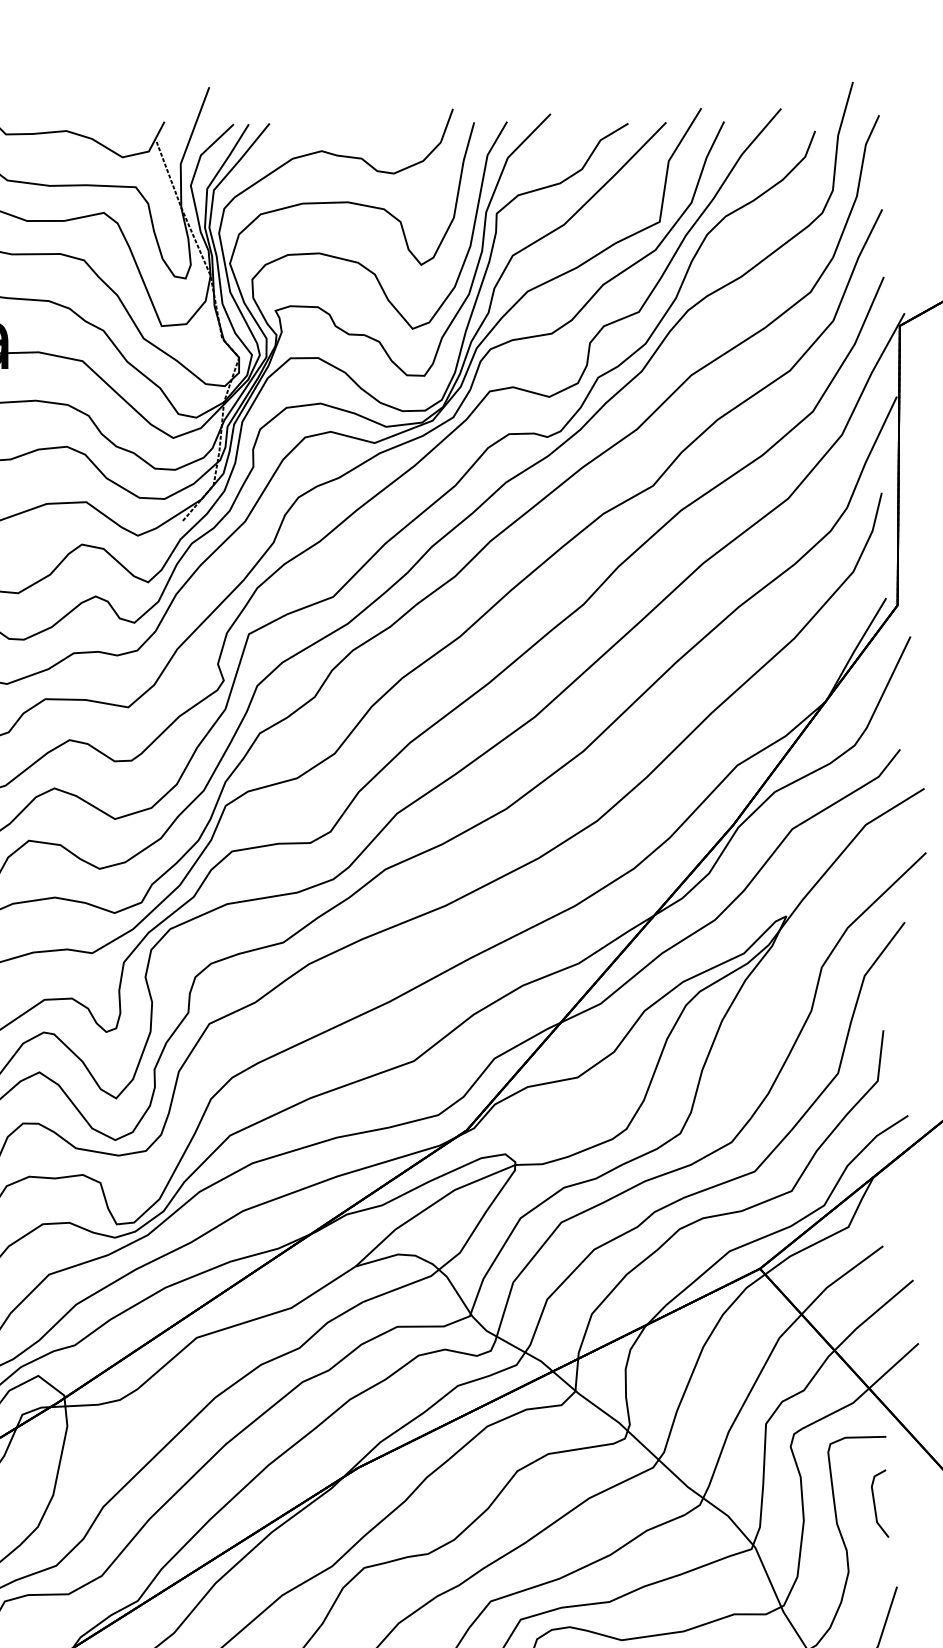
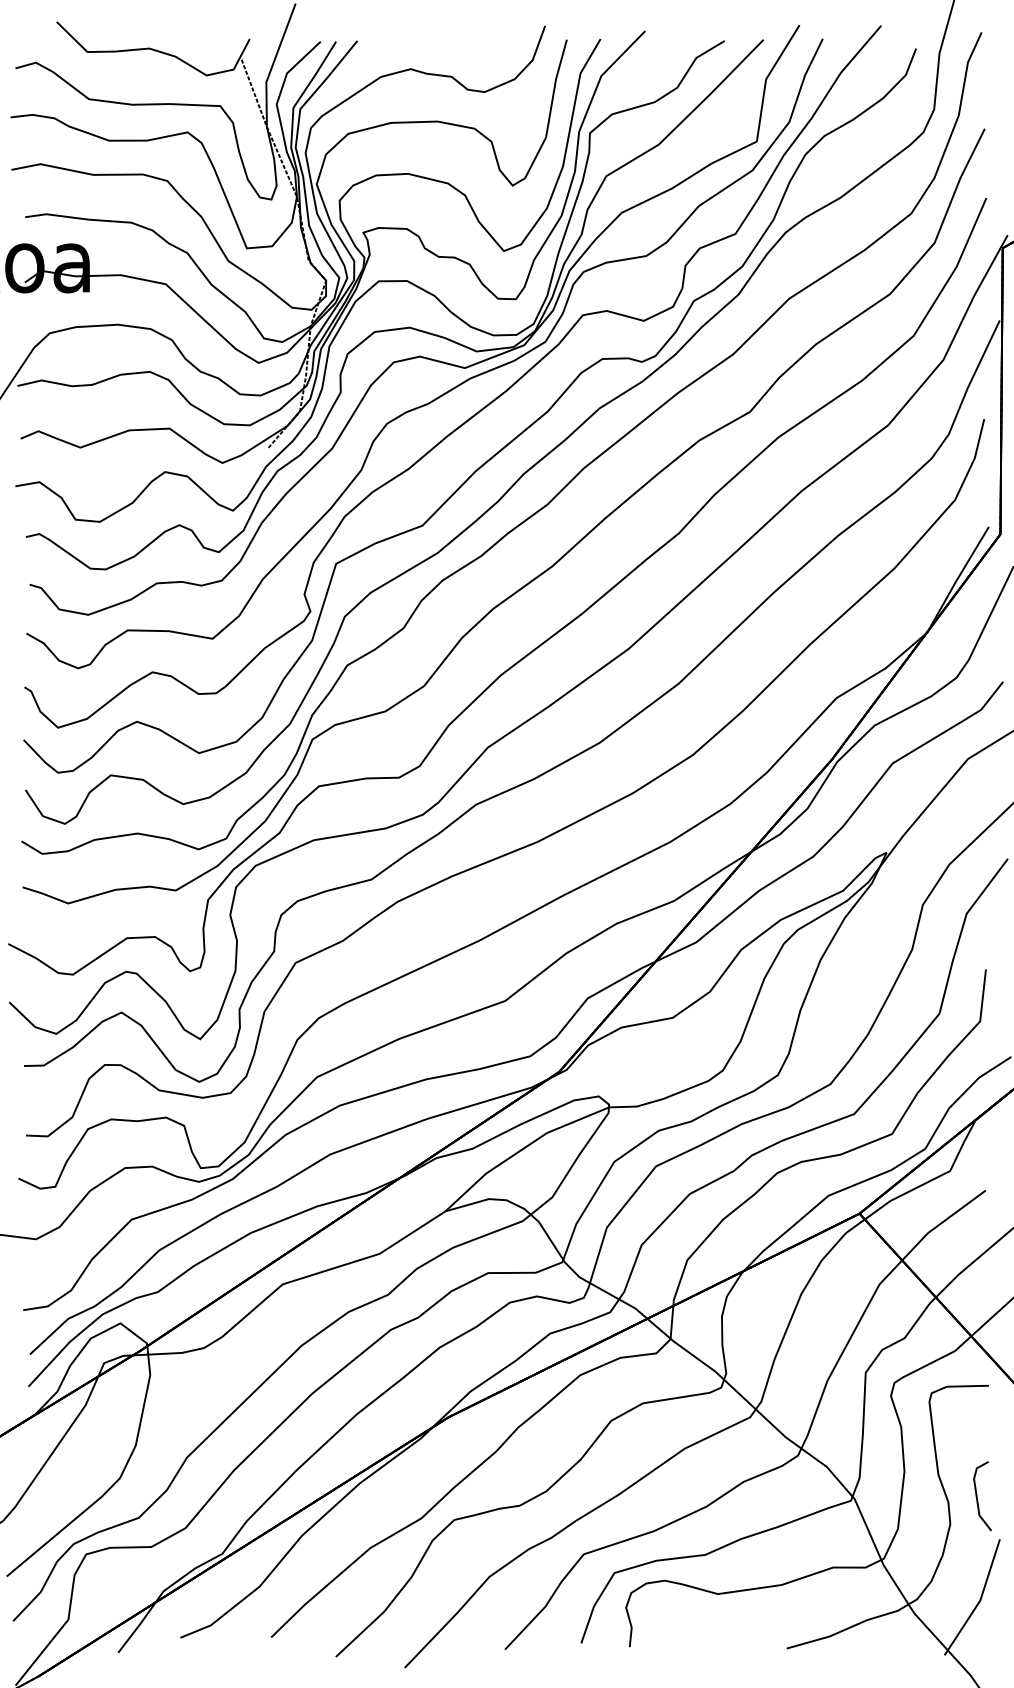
line: (875, 1503) -> (977, 1496), moved

